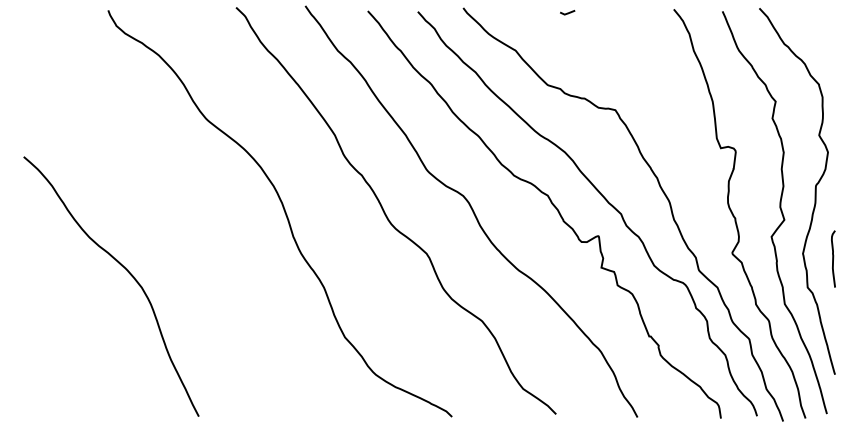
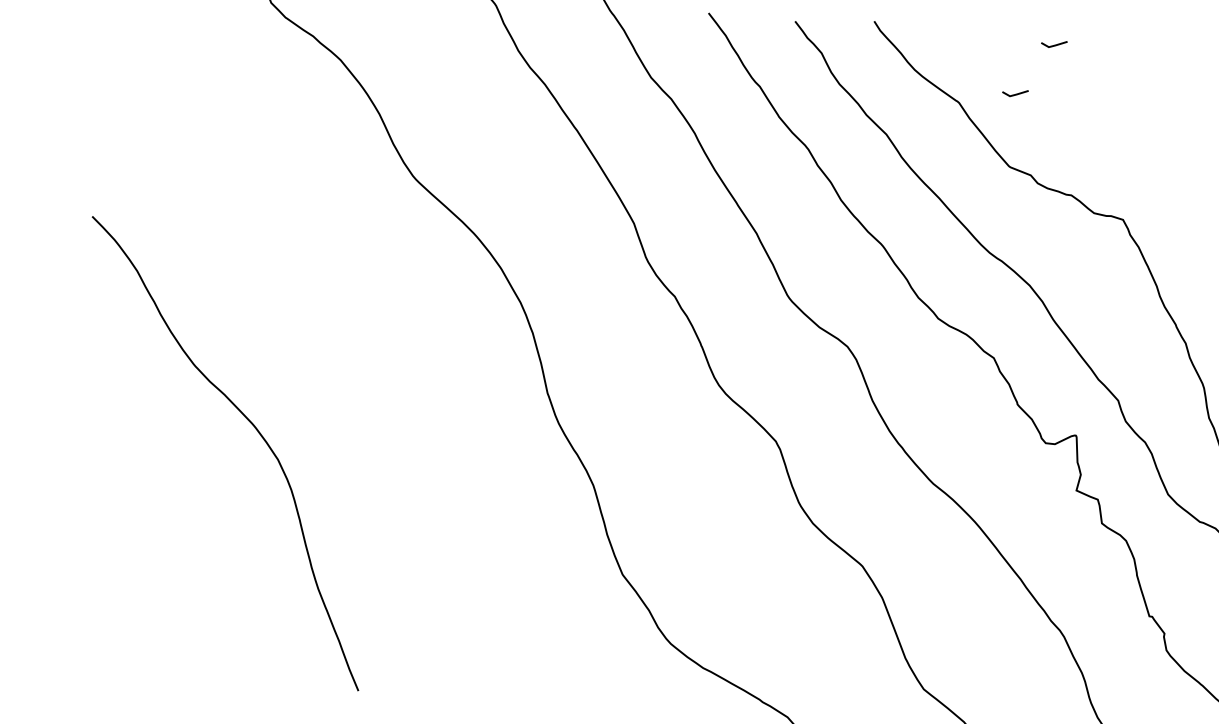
line: (547, 42) -> (1015, 93), added

